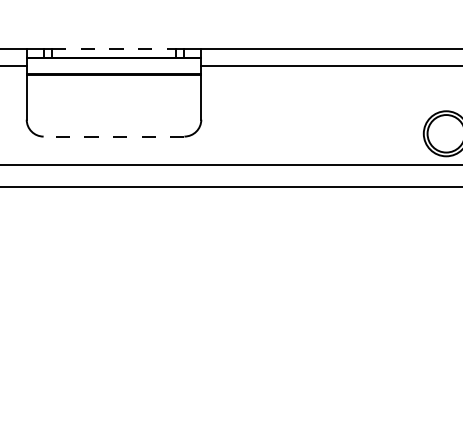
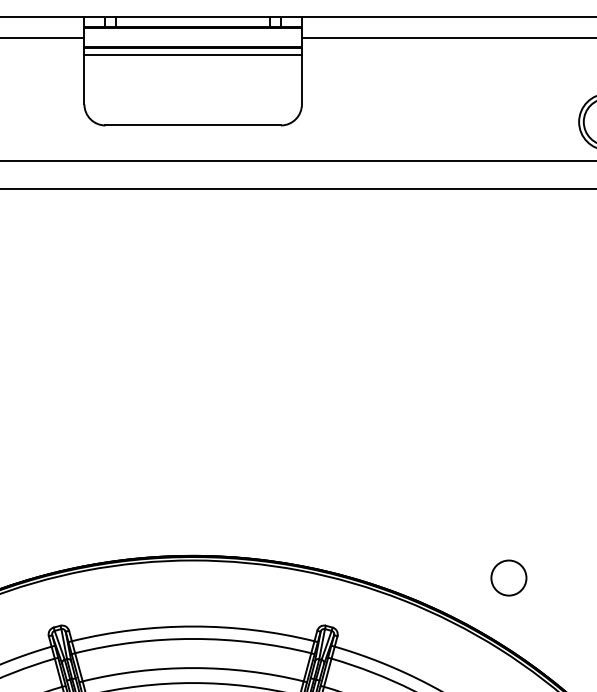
line: (114, 49) -> (193, 16), dashed -> solid
line: (113, 80) -> (192, 55), added
line: (114, 136) -> (193, 125), dashed -> solid

